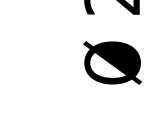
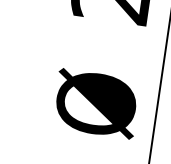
text: (112, 62) -> (96, 103), moved

